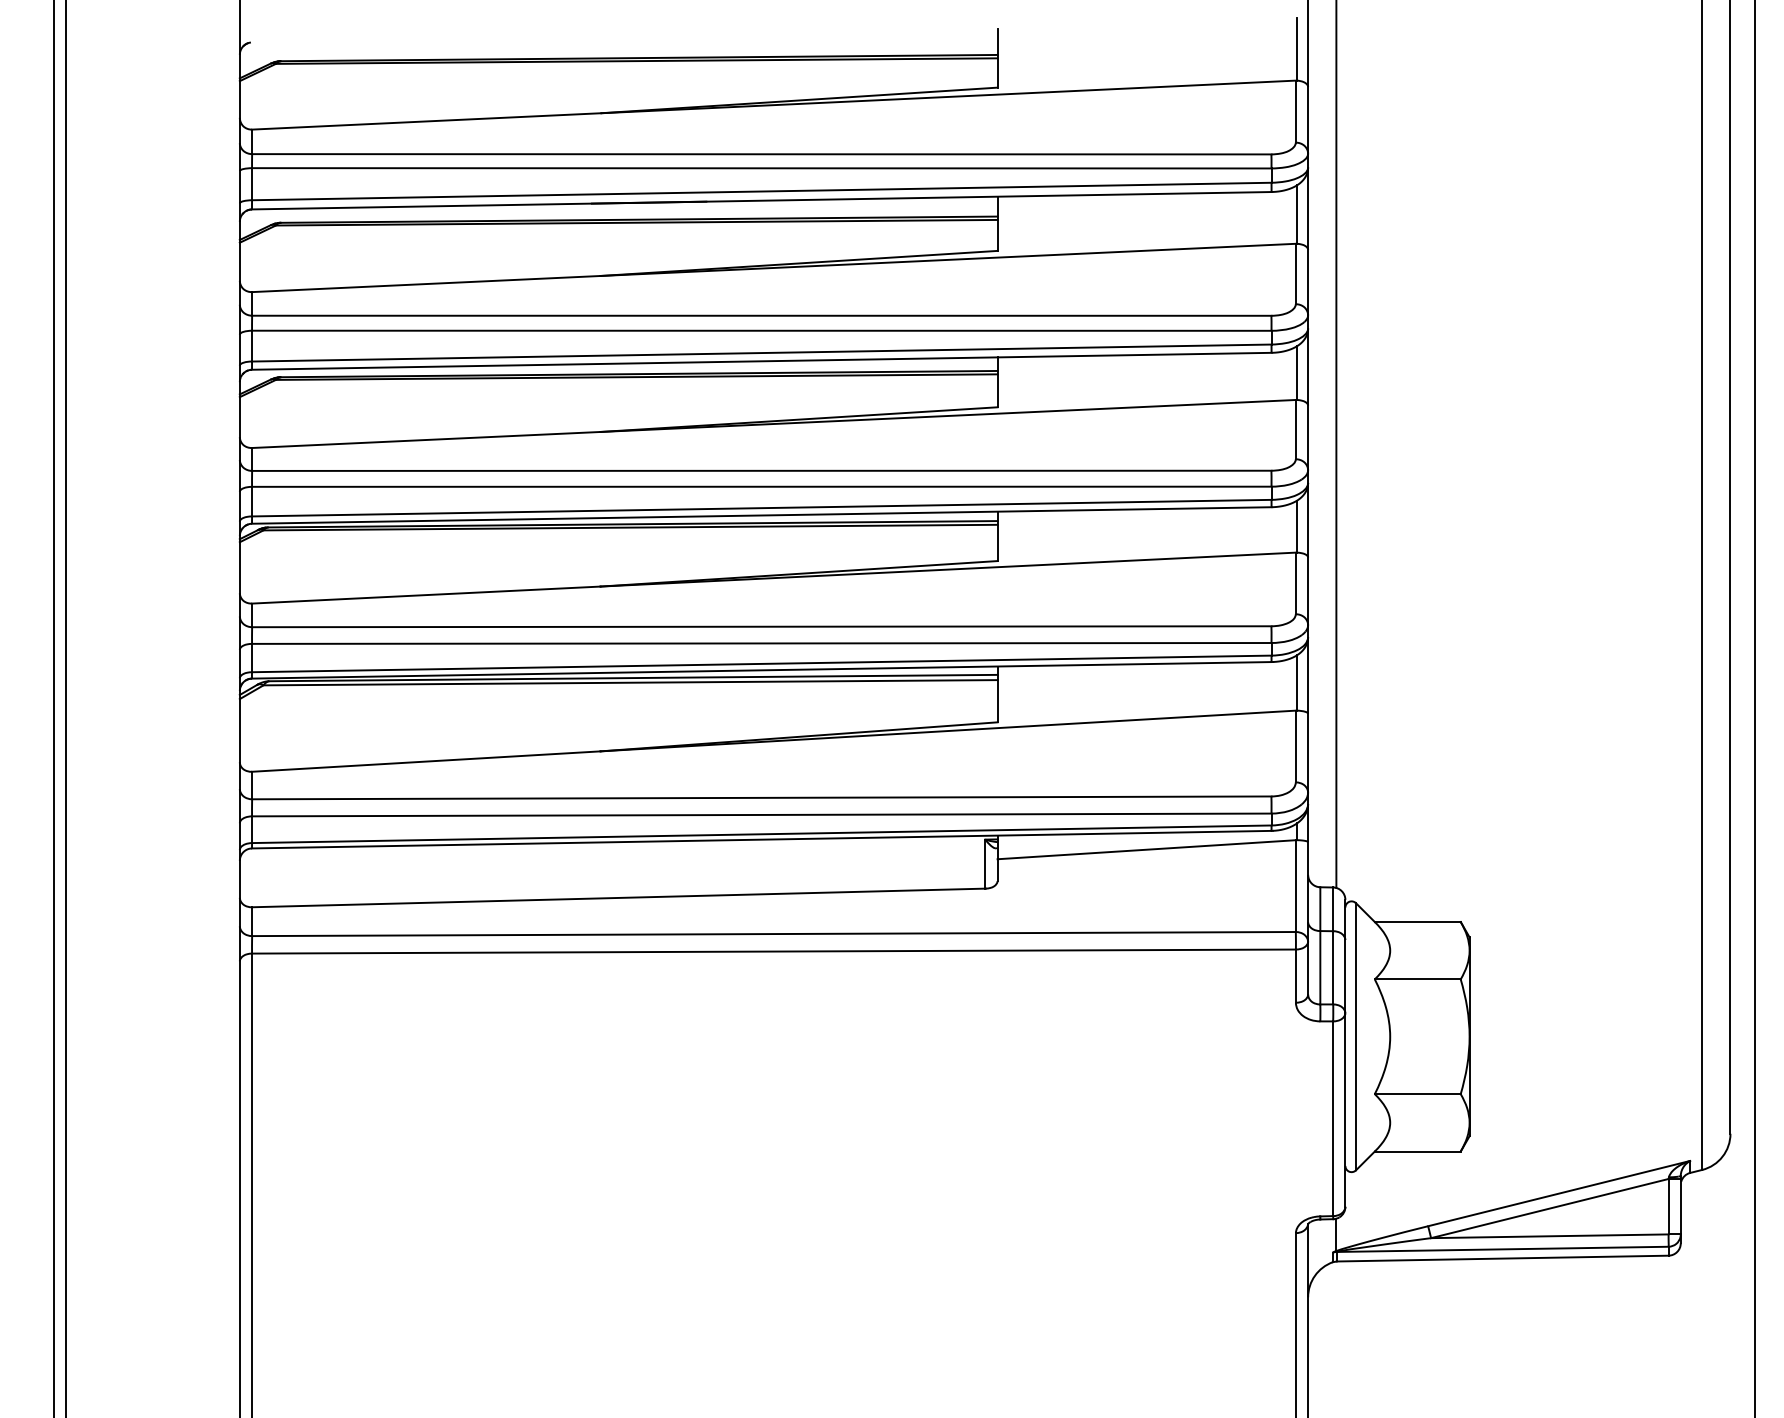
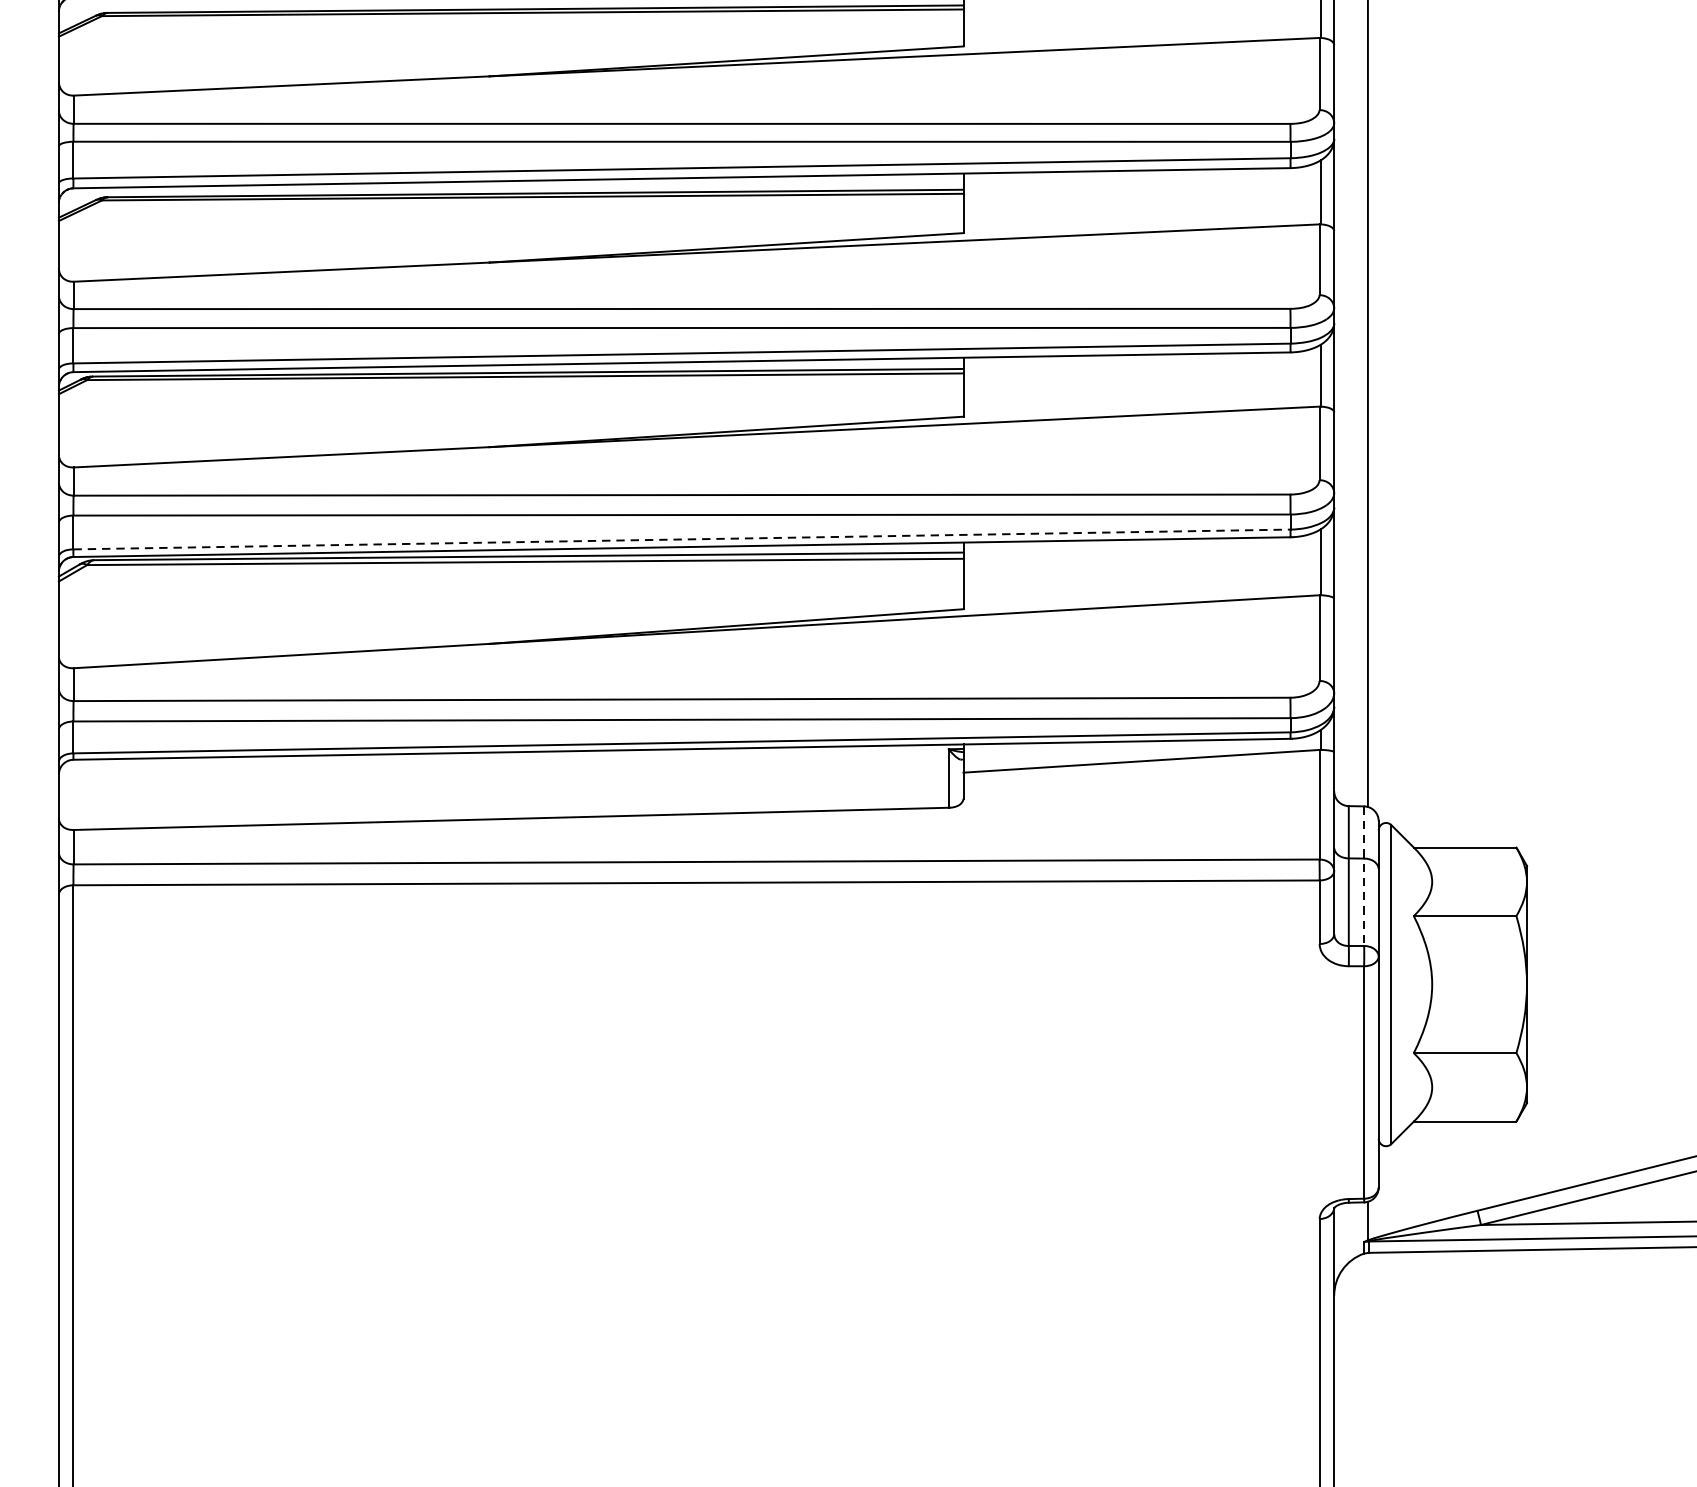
line: (761, 663) -> (681, 538), solid -> dashed
line: (1333, 946) -> (1364, 876), solid -> dashed

